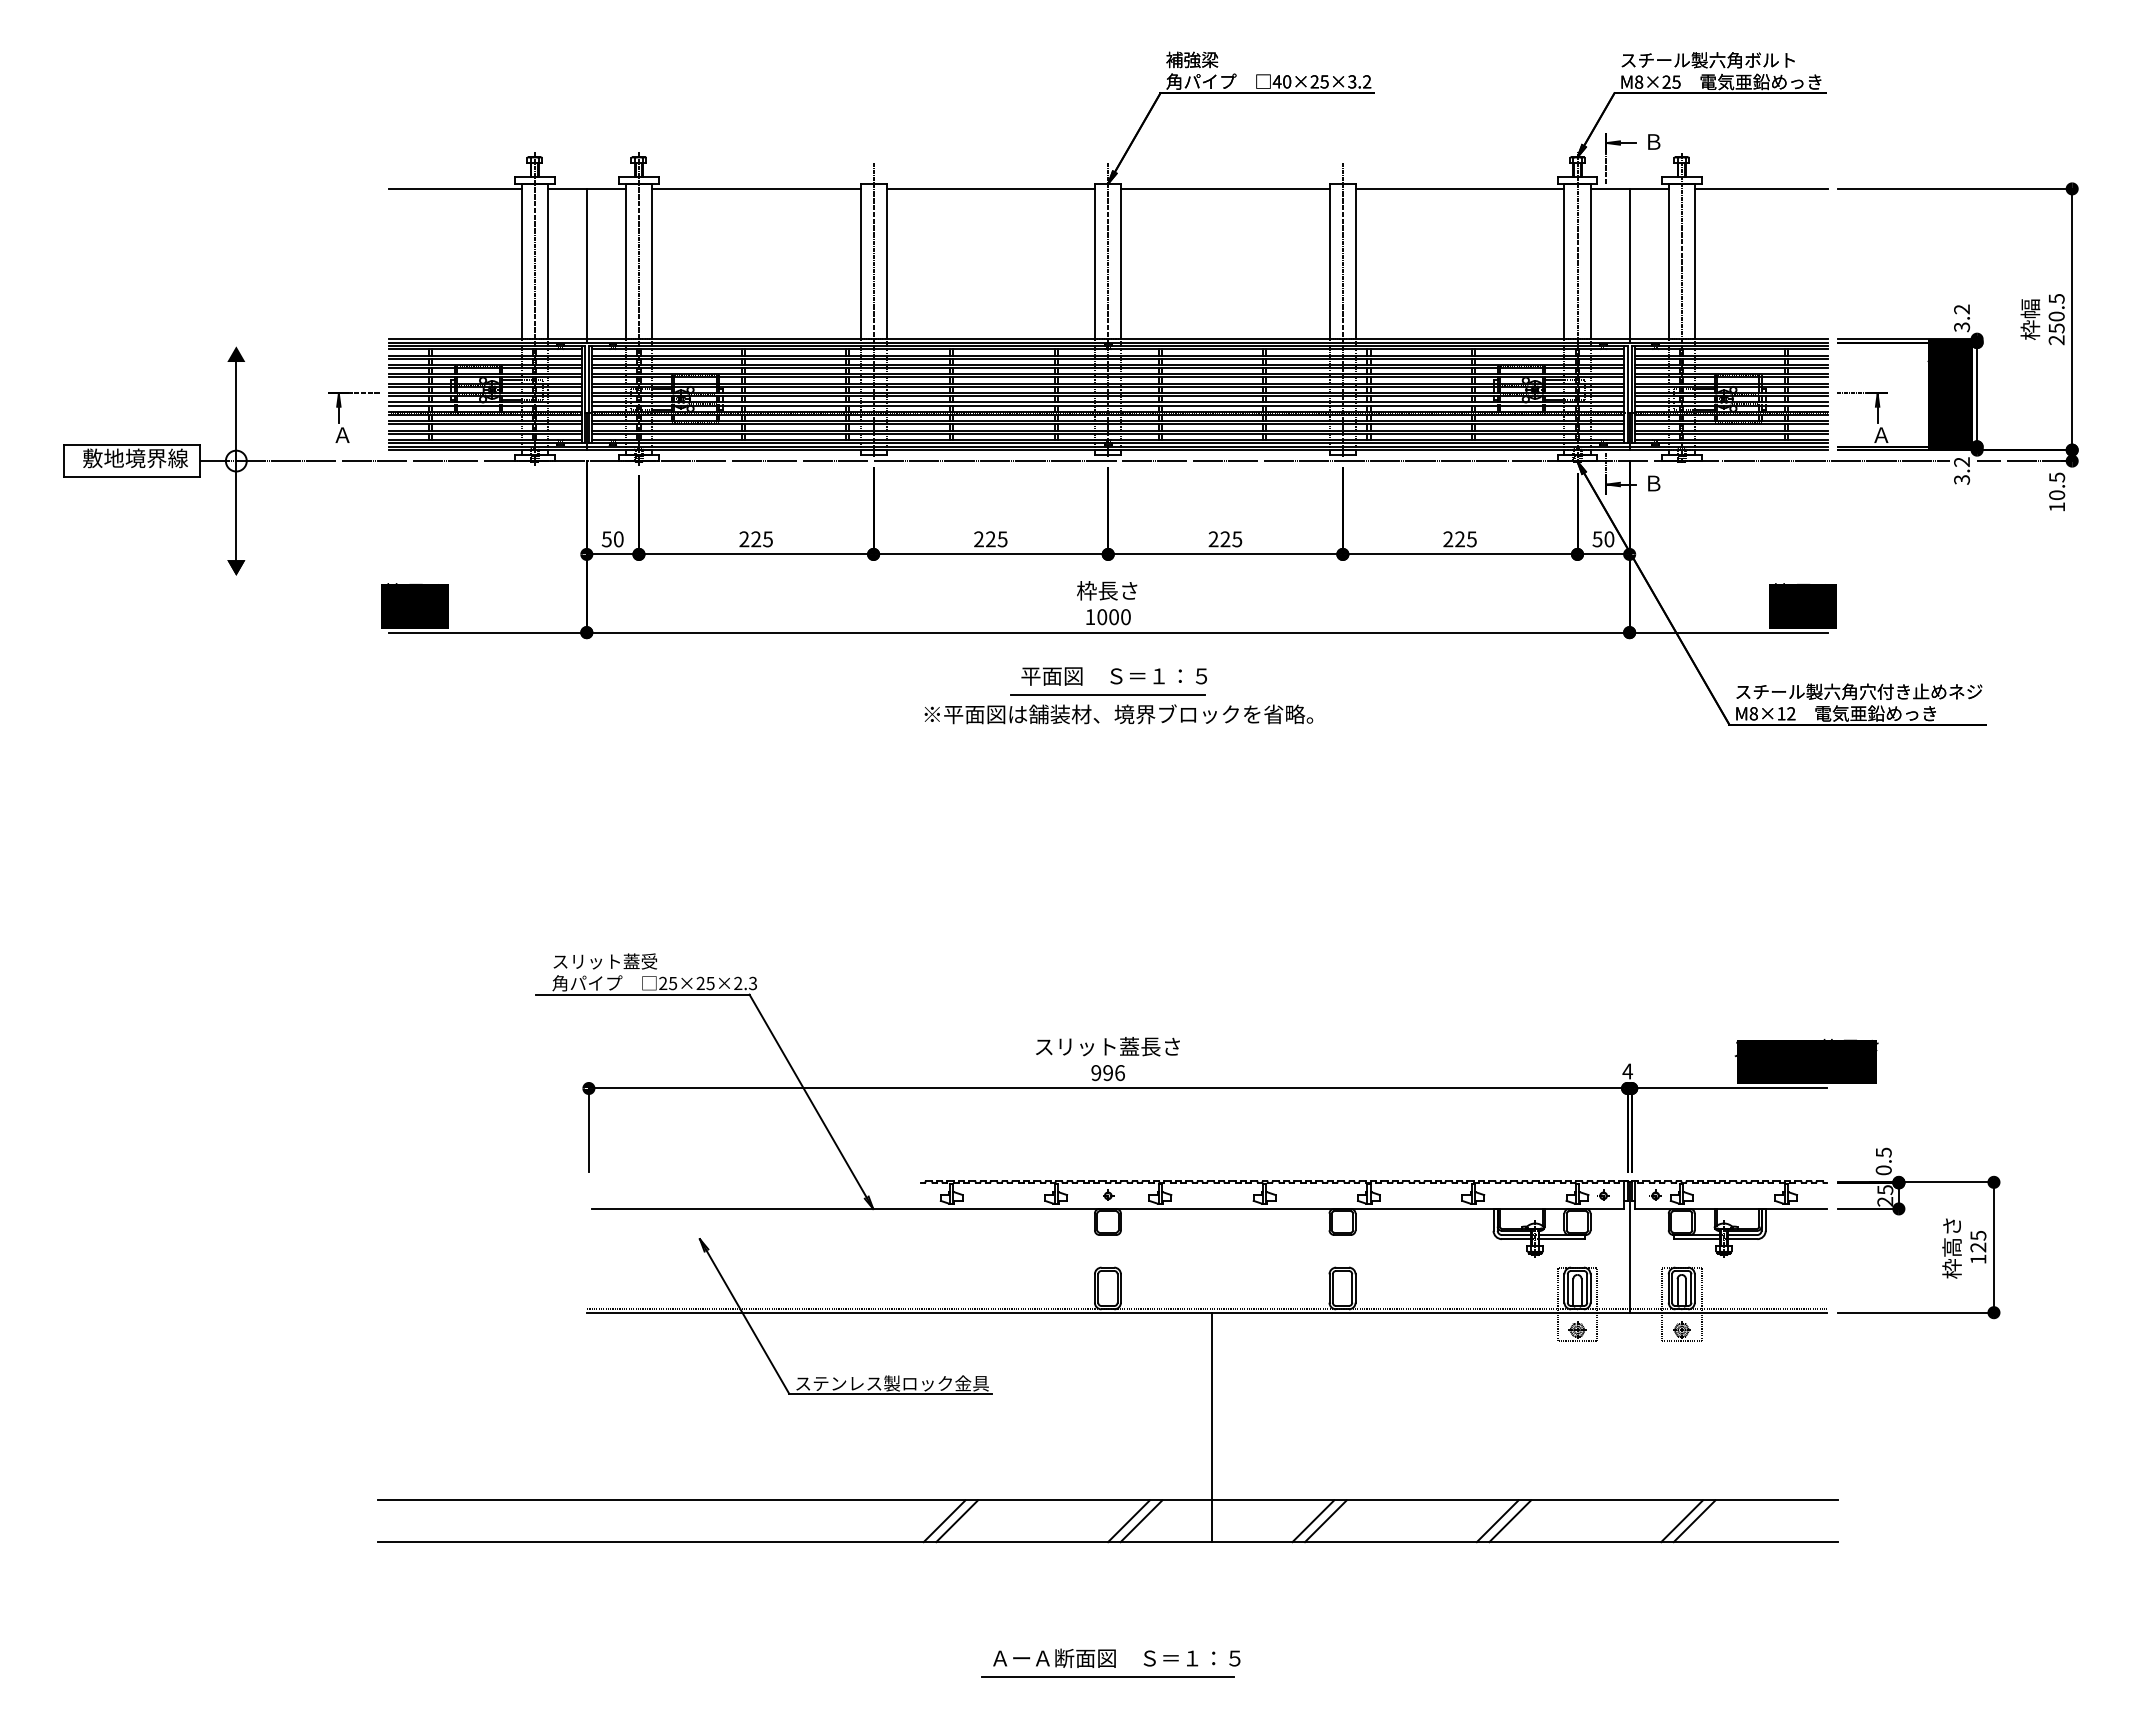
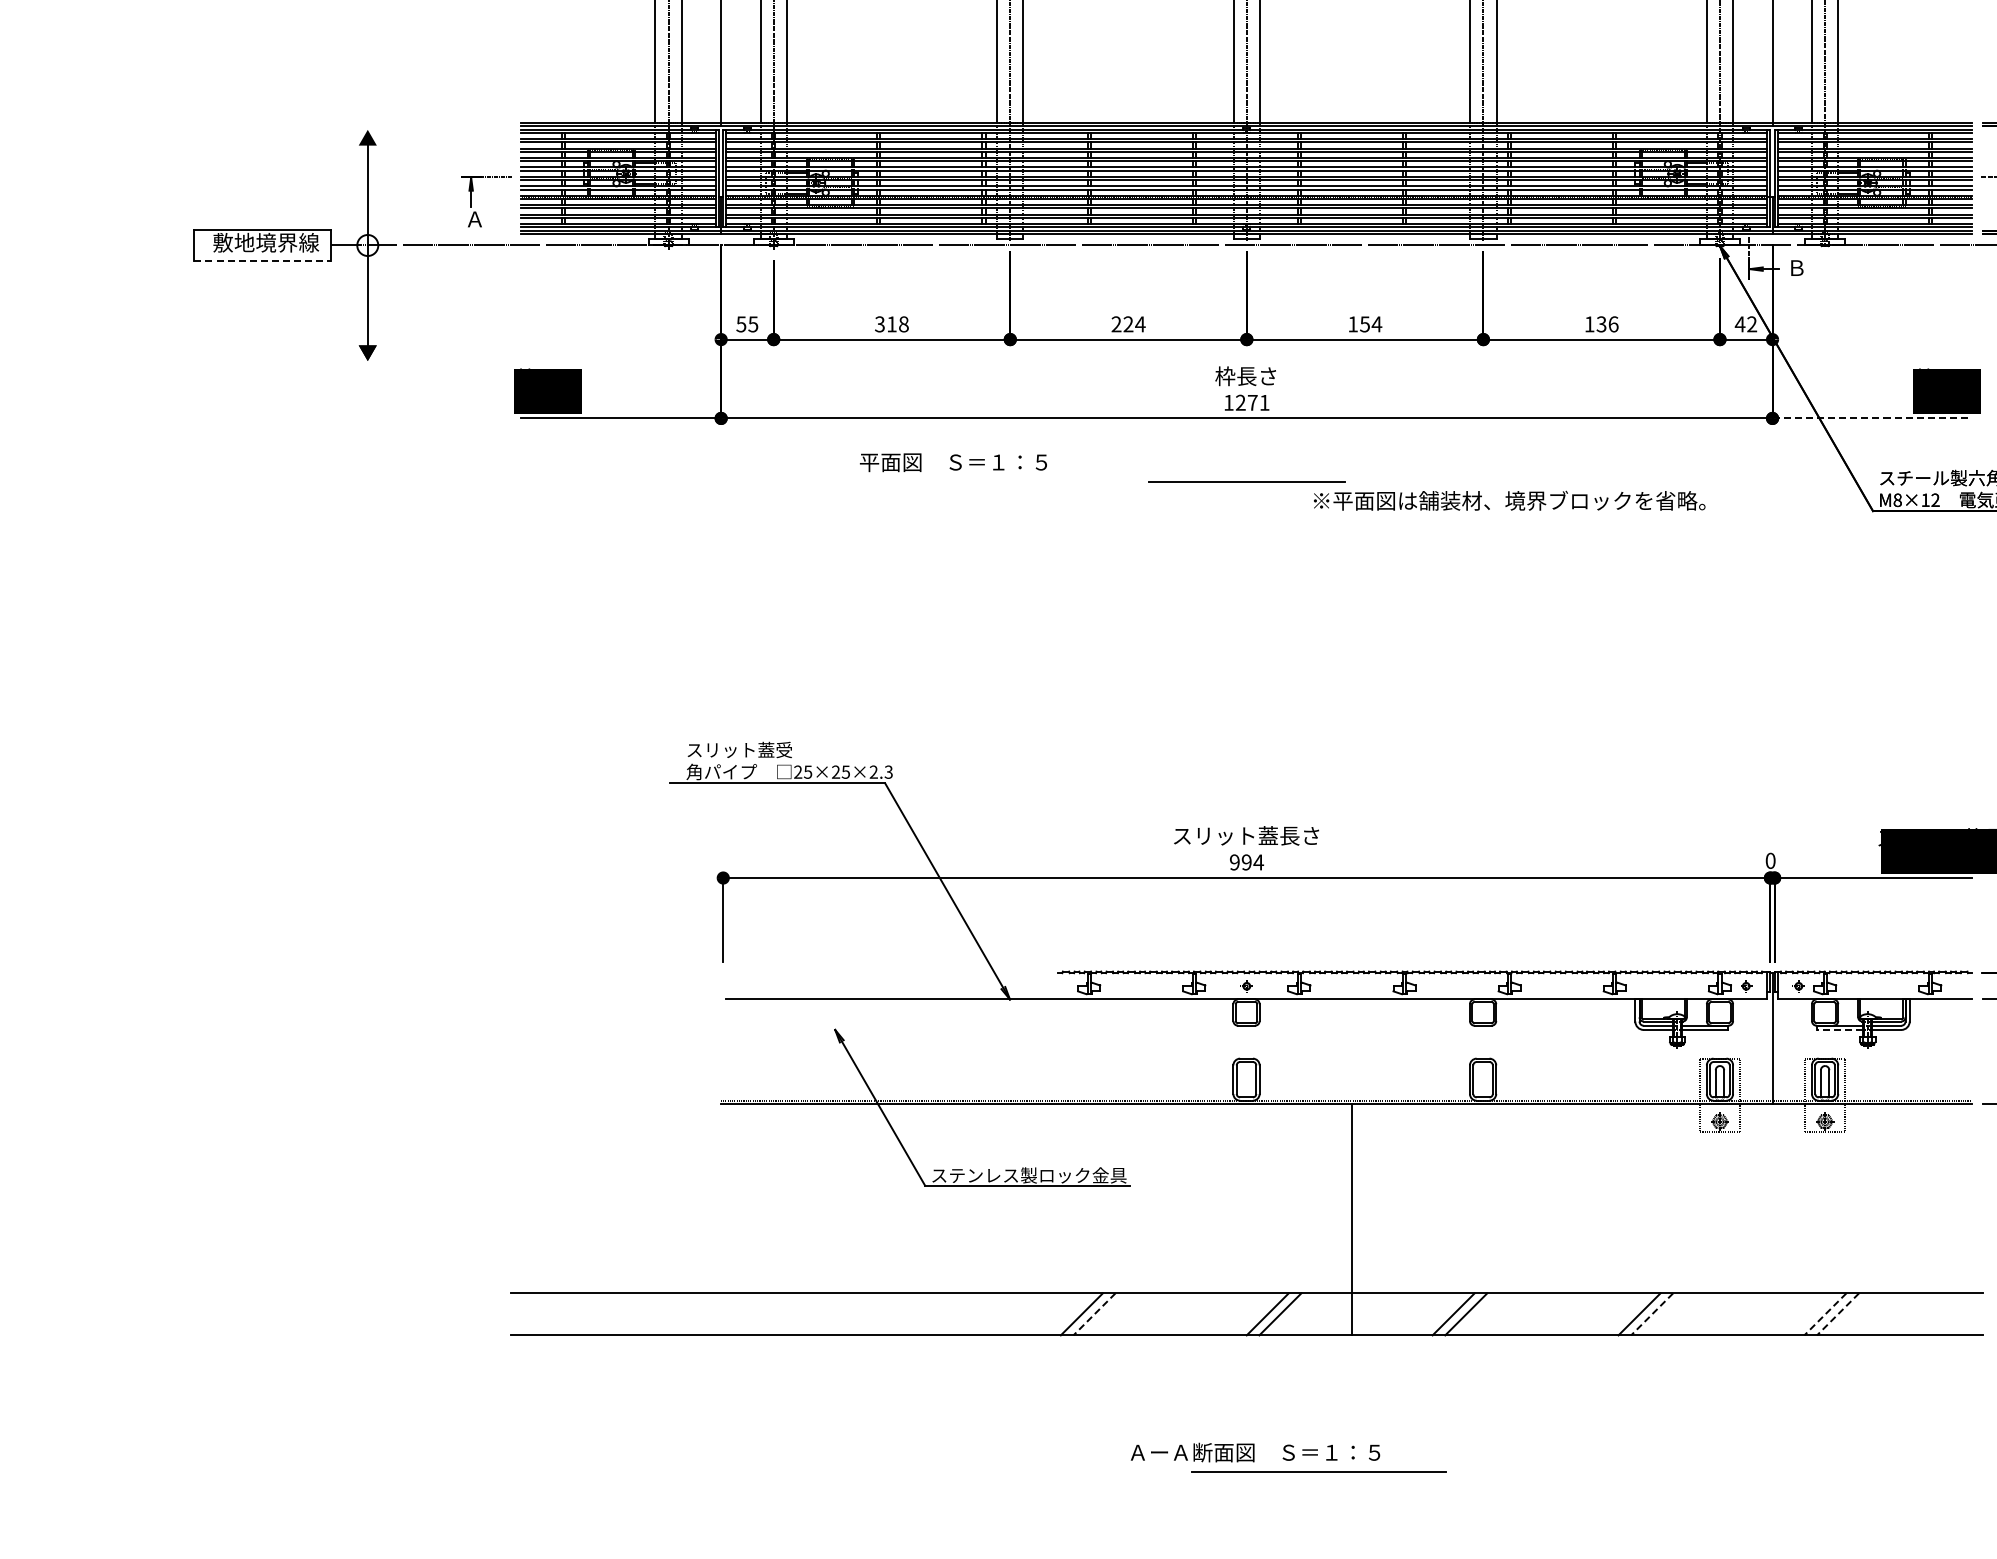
line: (132, 476) -> (263, 261), solid -> dashed
text: (618, 539) -> (753, 324), 50 -> 55
text: (755, 539) -> (891, 324), 225 -> 318
text: (1002, 539) -> (1140, 324), 225 -> 224
text: (1225, 539) -> (1365, 324), 225 -> 154
text: (1459, 539) -> (1601, 324), 225 -> 136
text: (1603, 539) -> (1746, 324), 50 -> 42
text: (1113, 617) -> (1252, 403), 1000 -> 1271
line: (1729, 632) -> (1873, 418), solid -> dashed
text: (1113, 676) -> (952, 462), moved
text: (1118, 714) -> (1509, 500), moved
text: (1627, 1071) -> (1770, 860), 4 -> 0
text: (1119, 1073) -> (1258, 862), 996 -> 994
line: (1696, 1239) -> (1839, 1030), solid -> dashed
line: (956, 1521) -> (1093, 1314), solid -> dashed
line: (1509, 1521) -> (1651, 1314), solid -> dashed
line: (1681, 1521) -> (1824, 1314), solid -> dashed
line: (1694, 1521) -> (1837, 1314), solid -> dashed
line: (1107, 1676) -> (1318, 1470), moved

